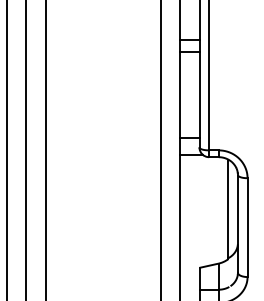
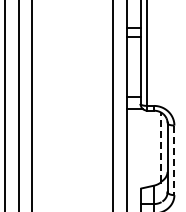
line: (227, 209) -> (160, 147), solid -> dashed
line: (247, 227) -> (174, 160), solid -> dashed

